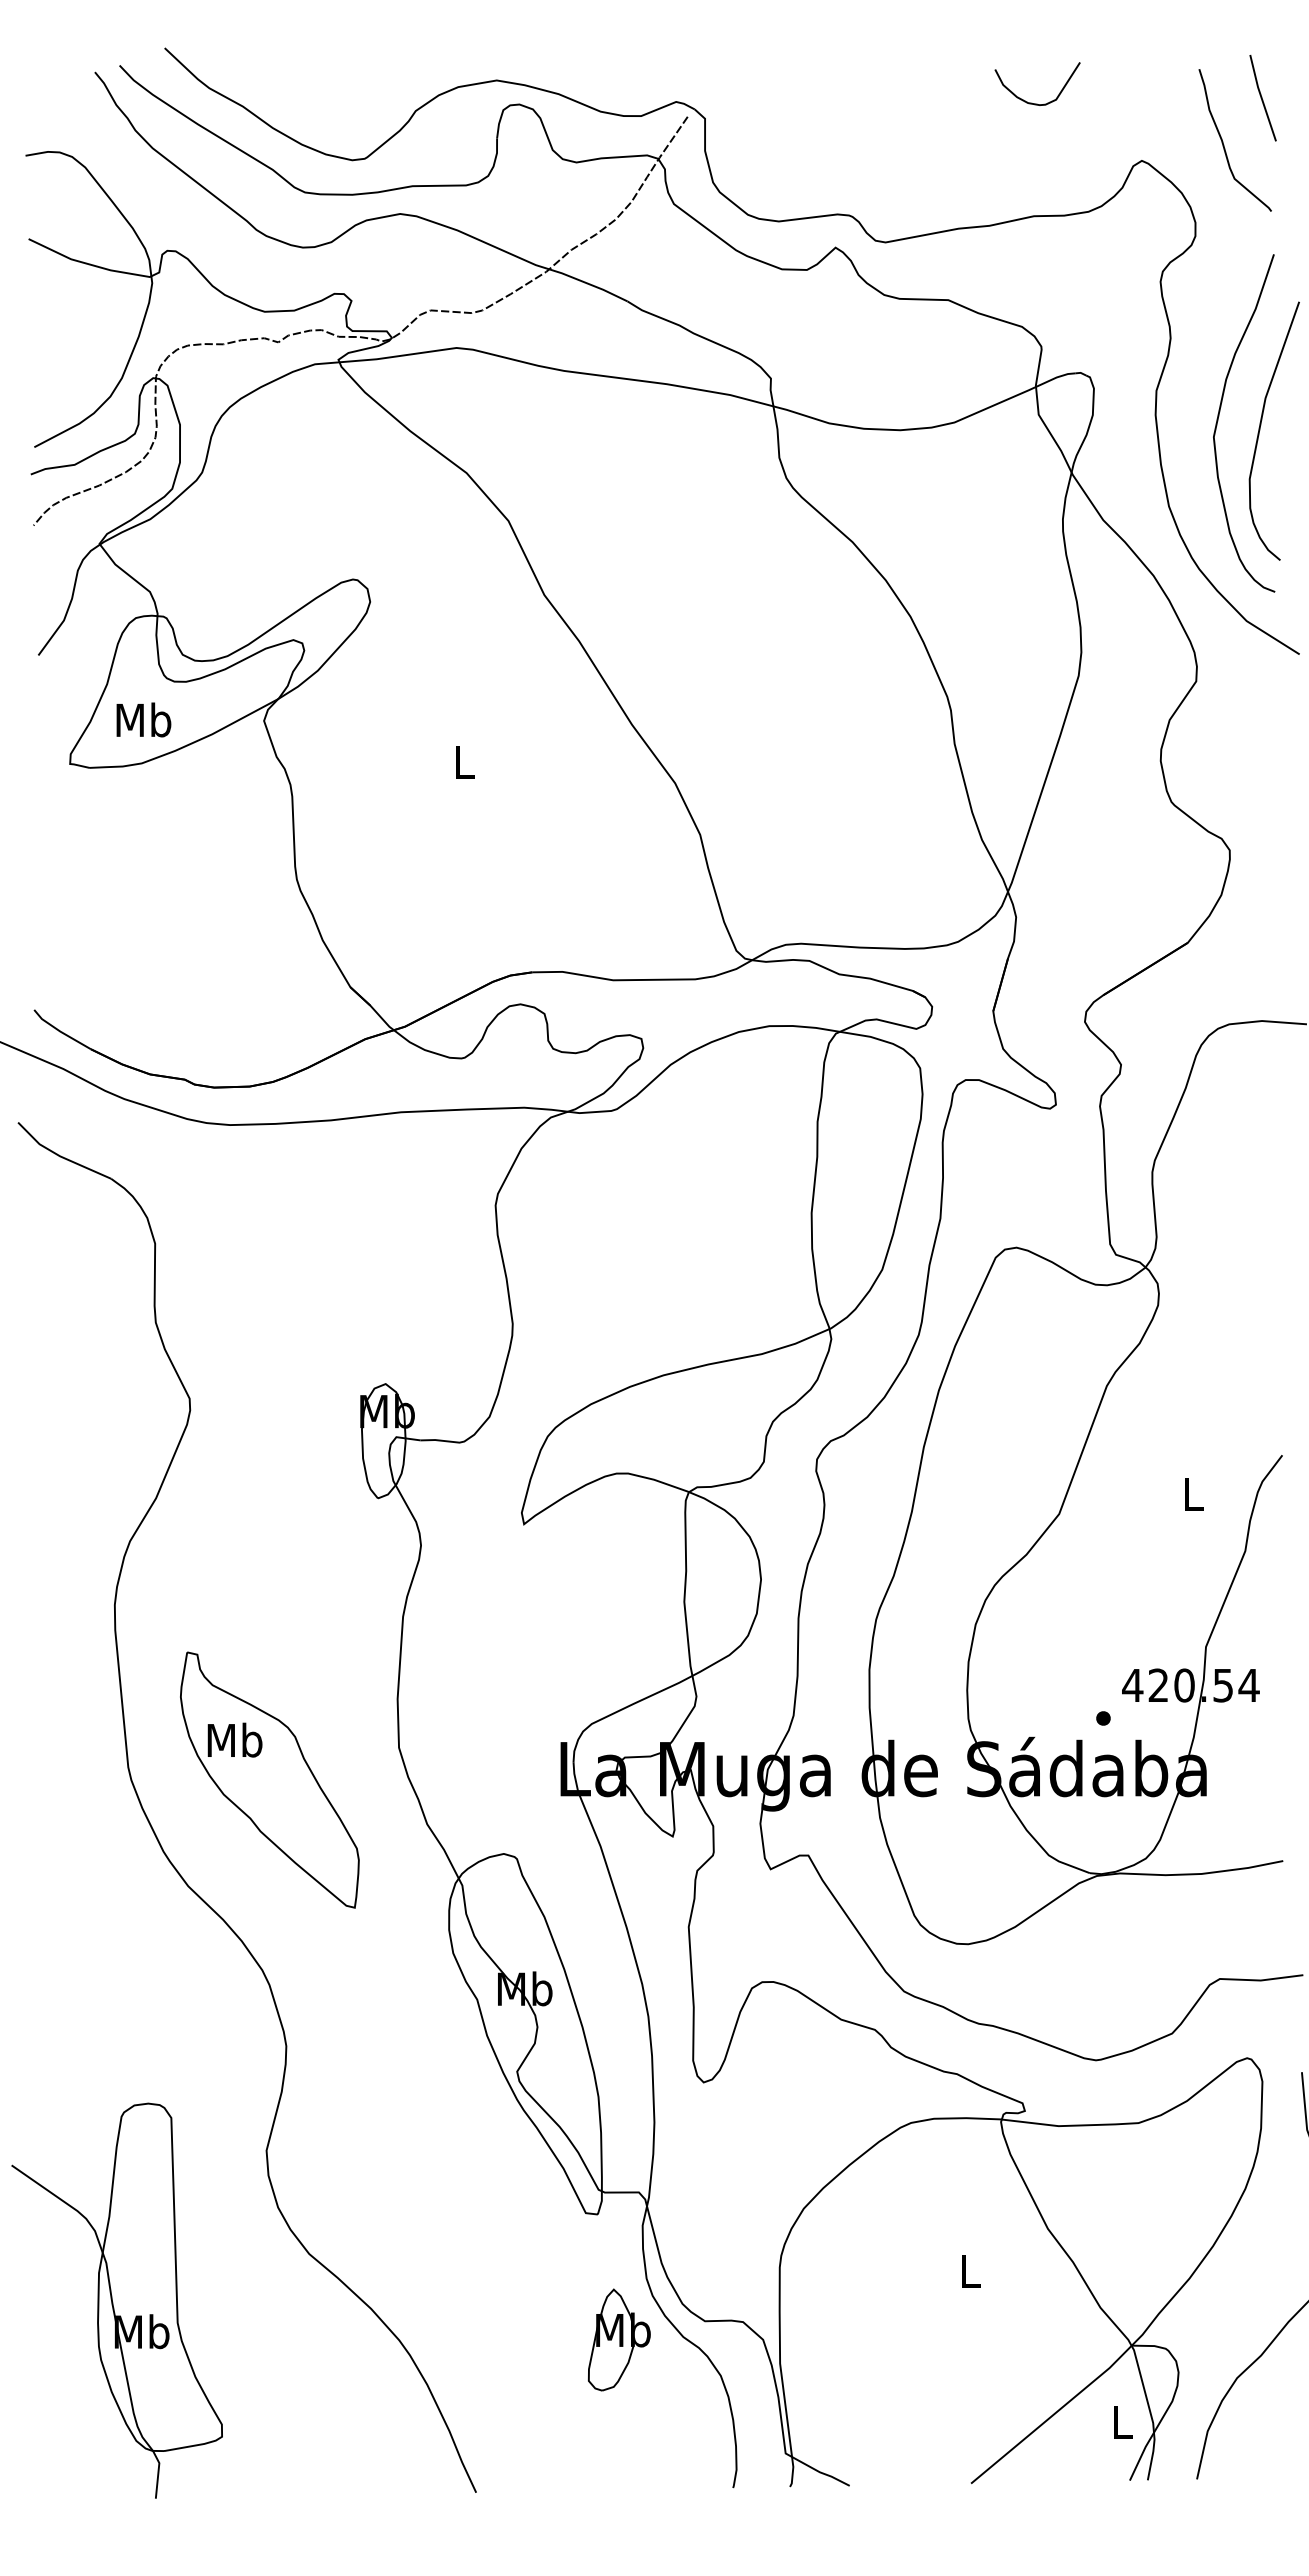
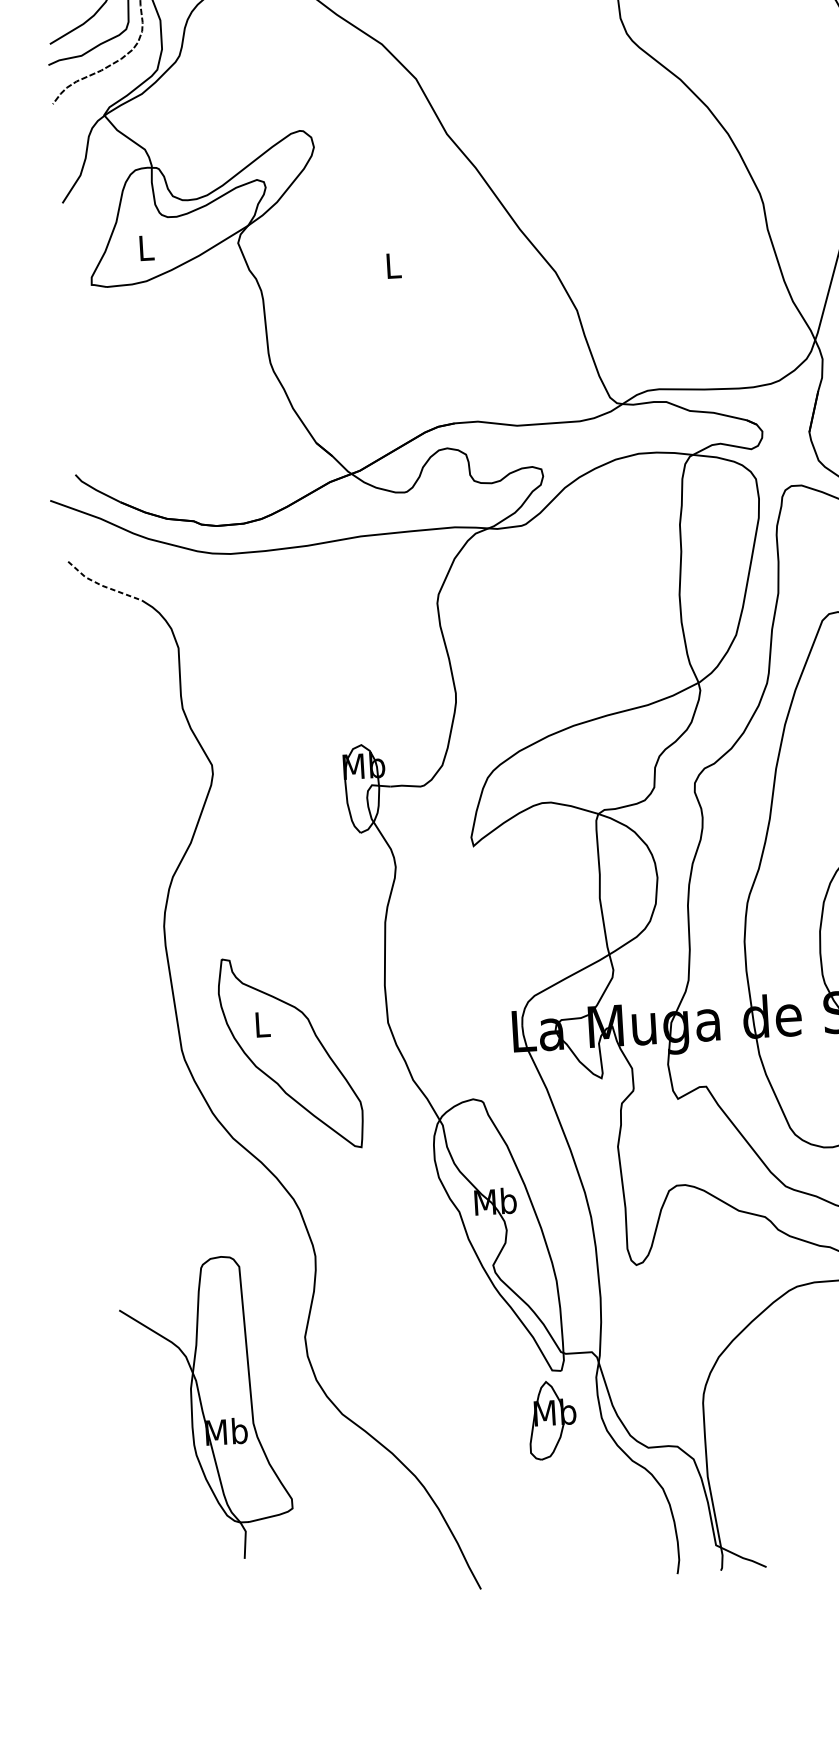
text: (143, 719) -> (145, 247), Mb -> L
line: (60, 1156) -> (102, 585), solid -> dashed
text: (234, 1739) -> (261, 1023), Mb -> L
part: (116, 2300) -> (205, 1408), moved
part: (618, 2339) -> (551, 1419), moved

